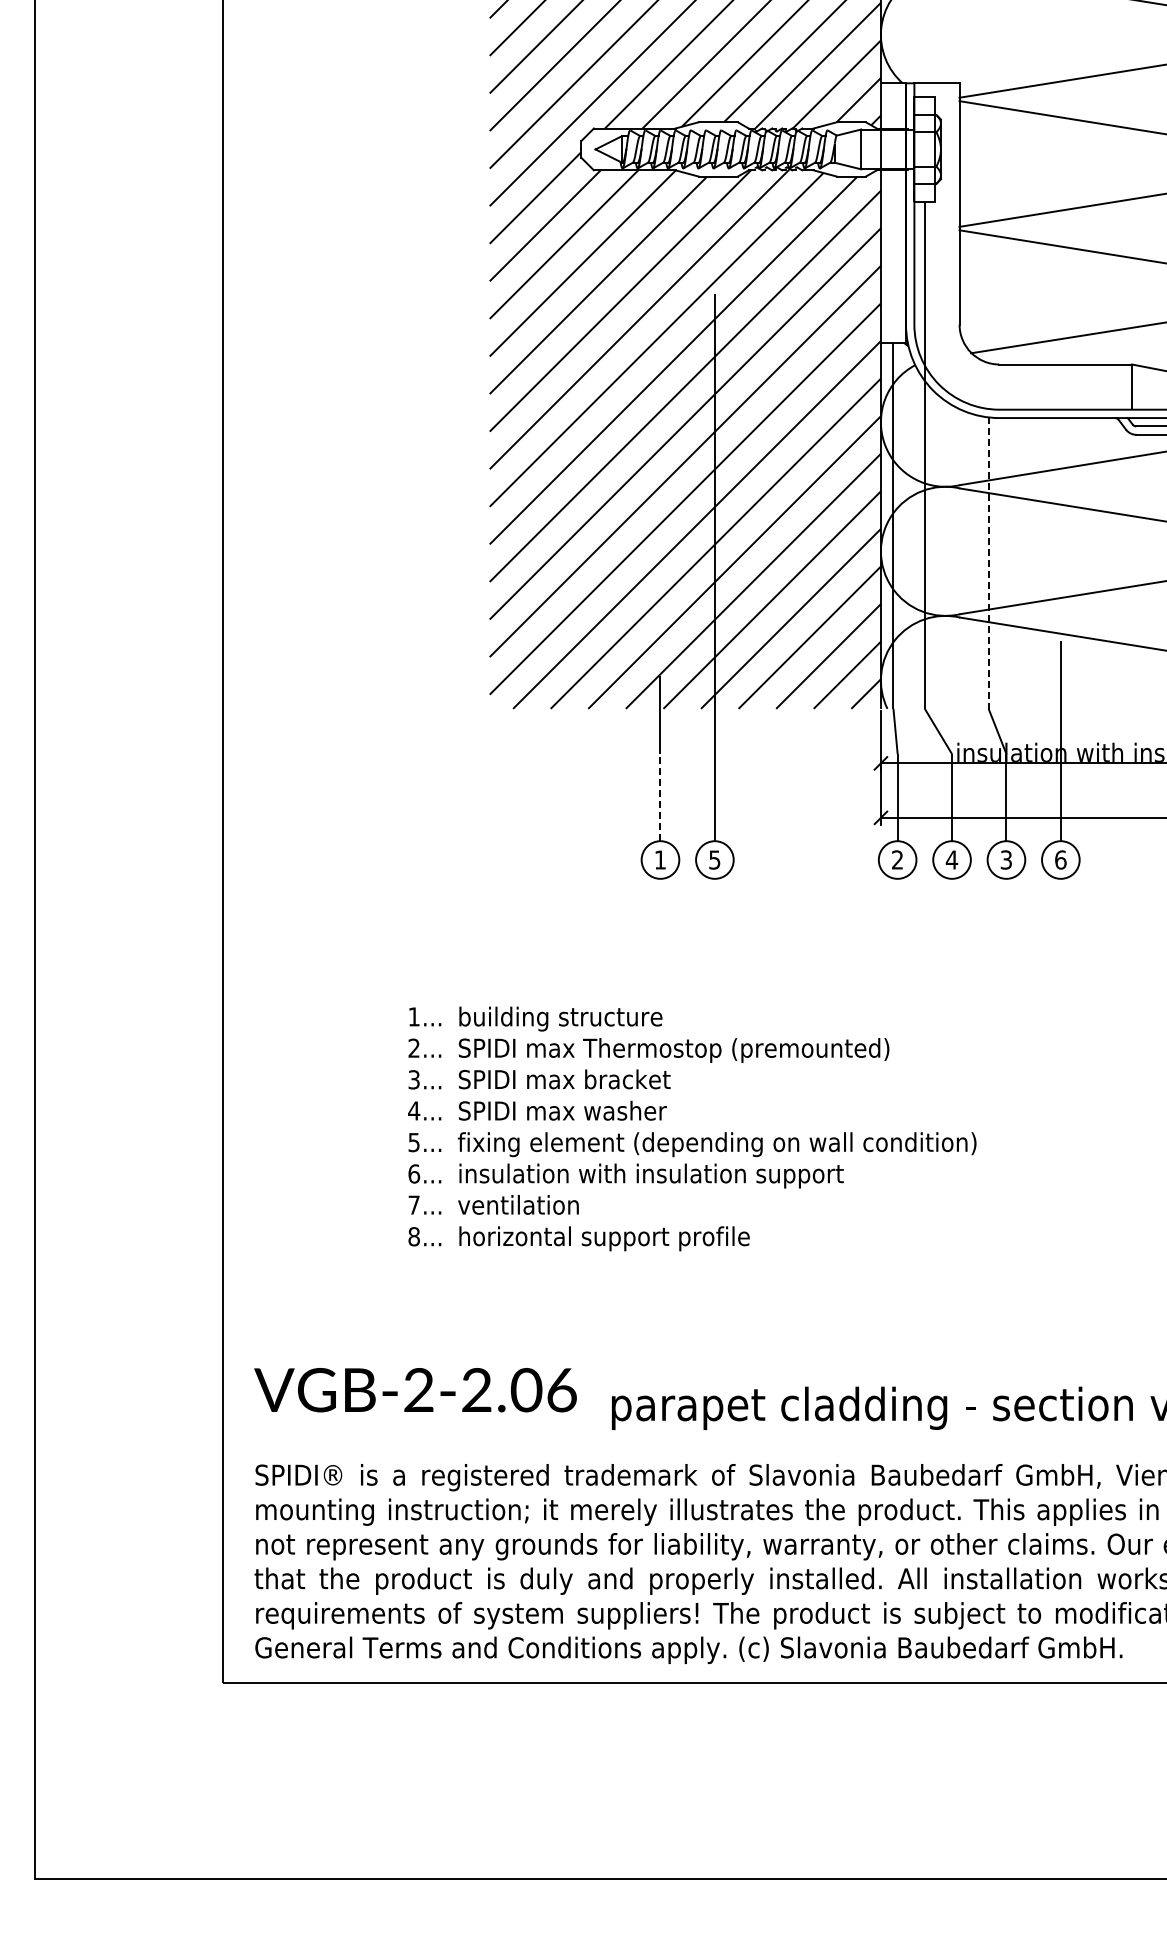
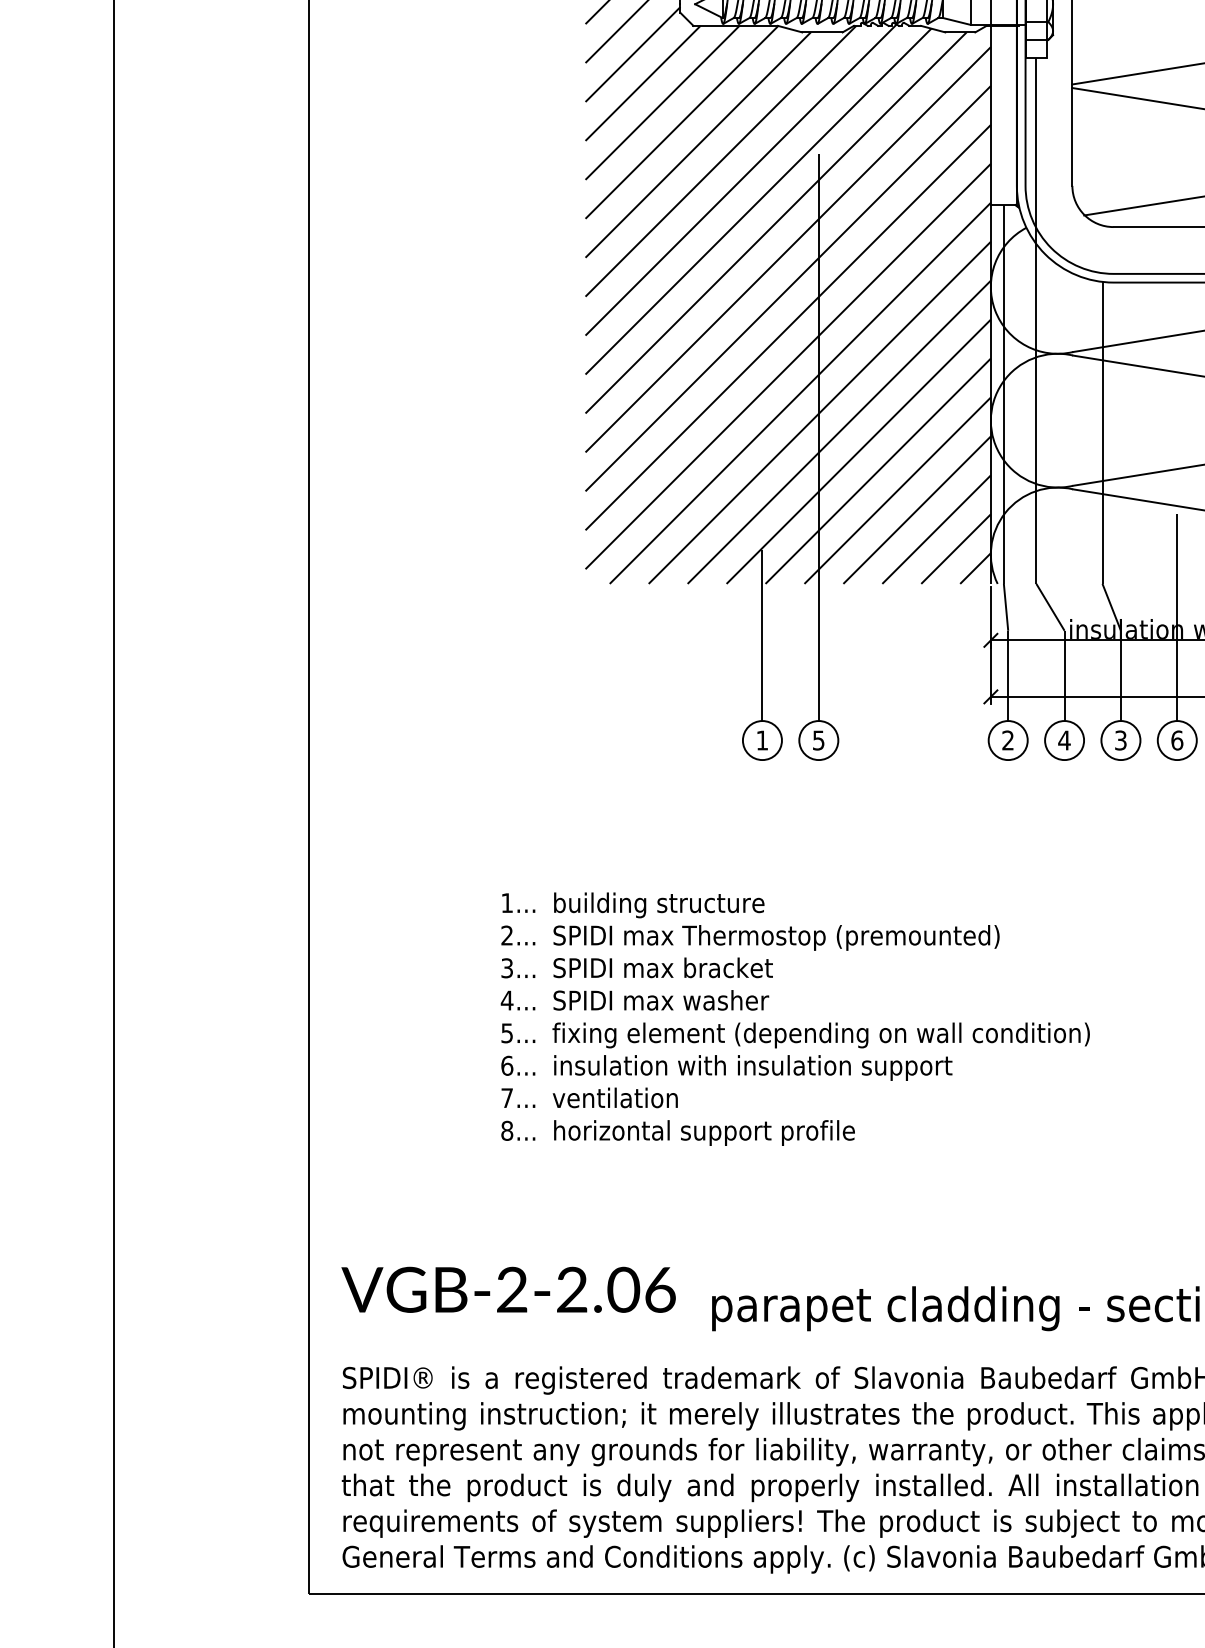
line: (988, 563) -> (1102, 433), dashed -> solid
line: (660, 797) -> (762, 675), dashed -> solid

